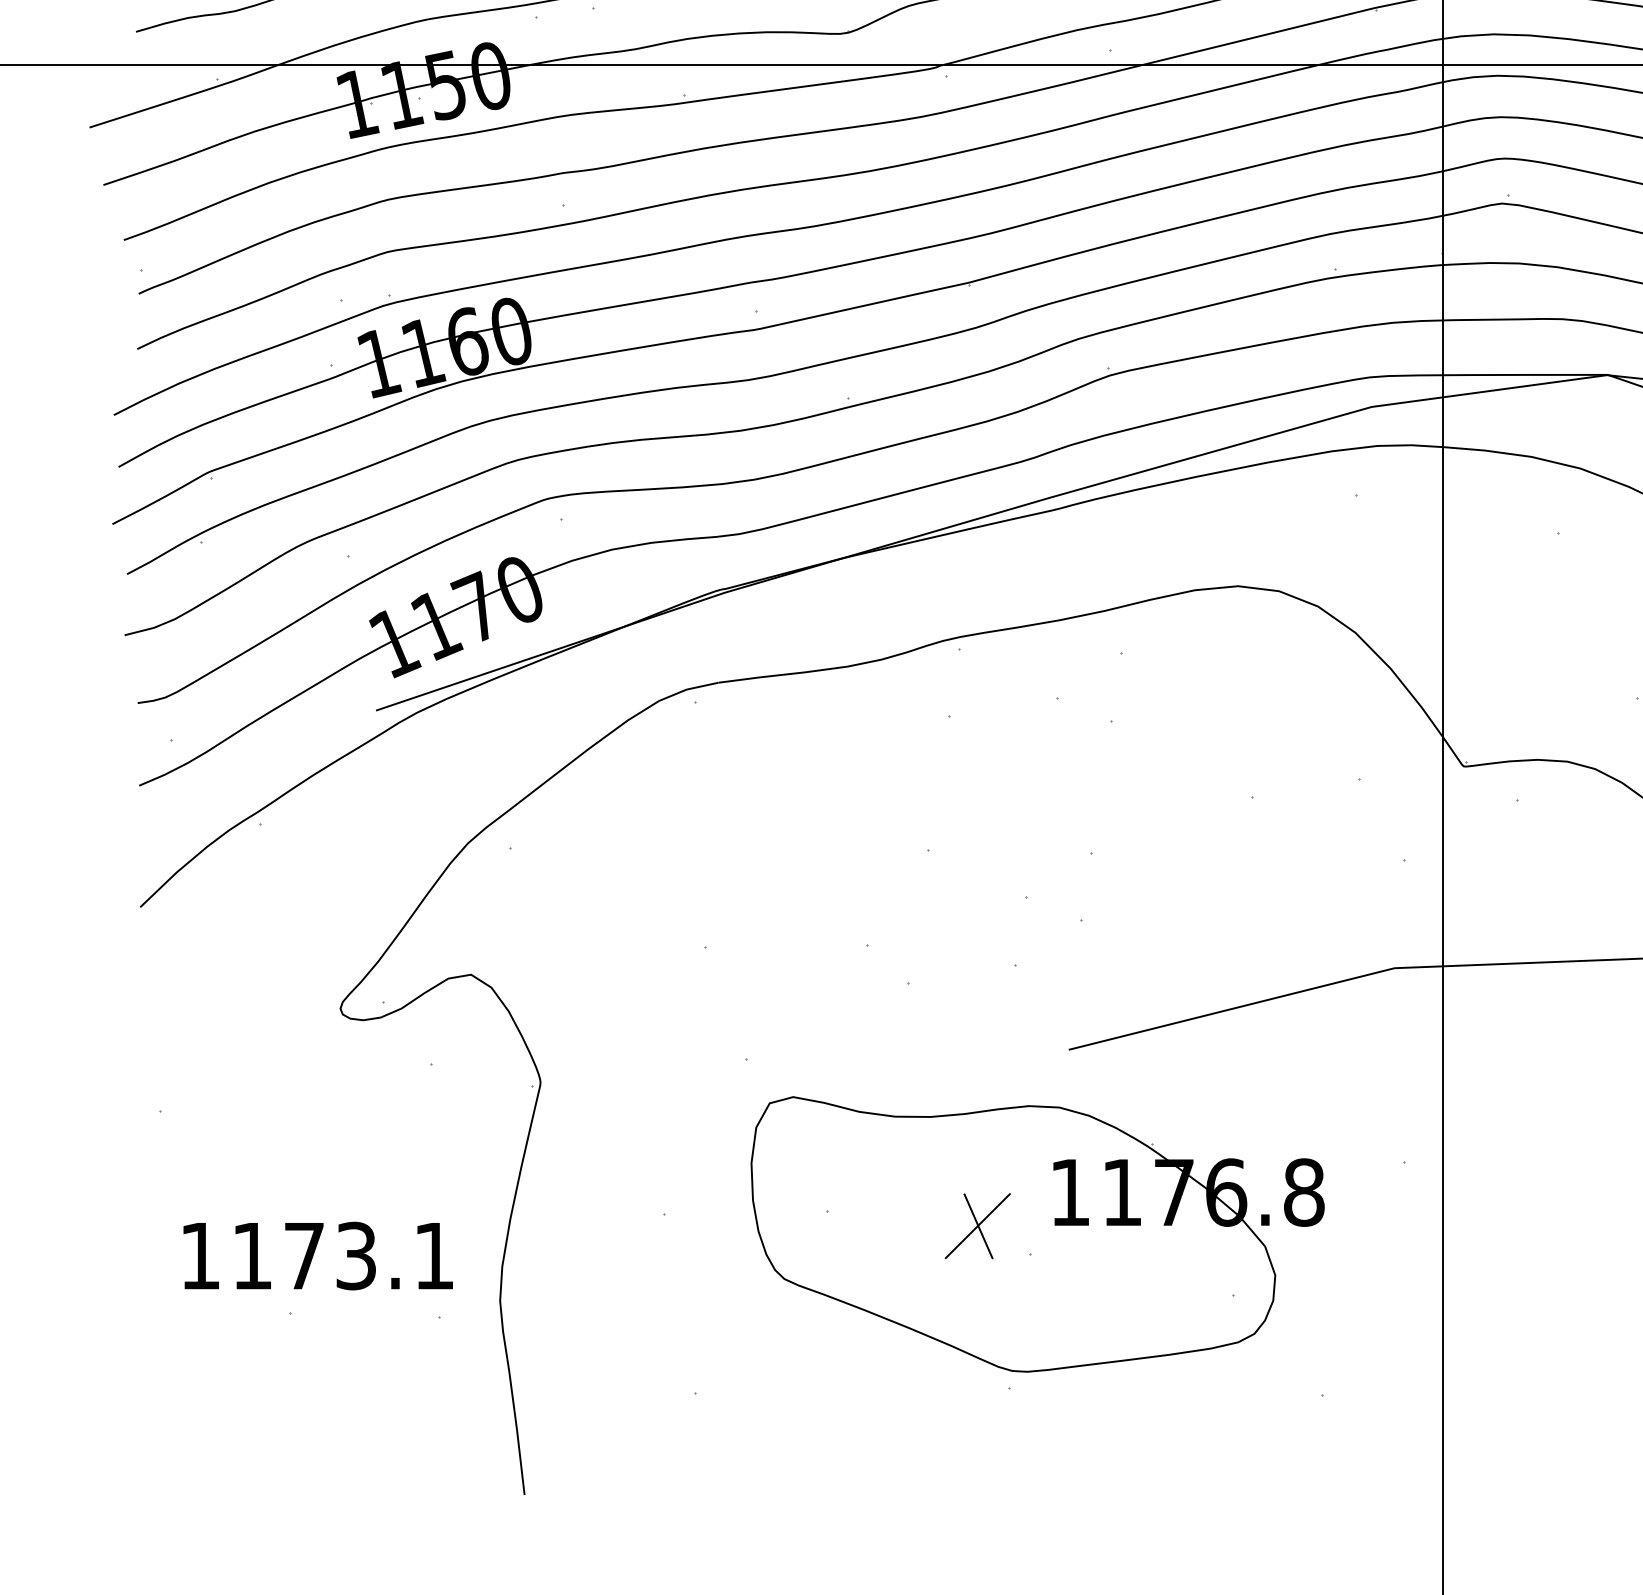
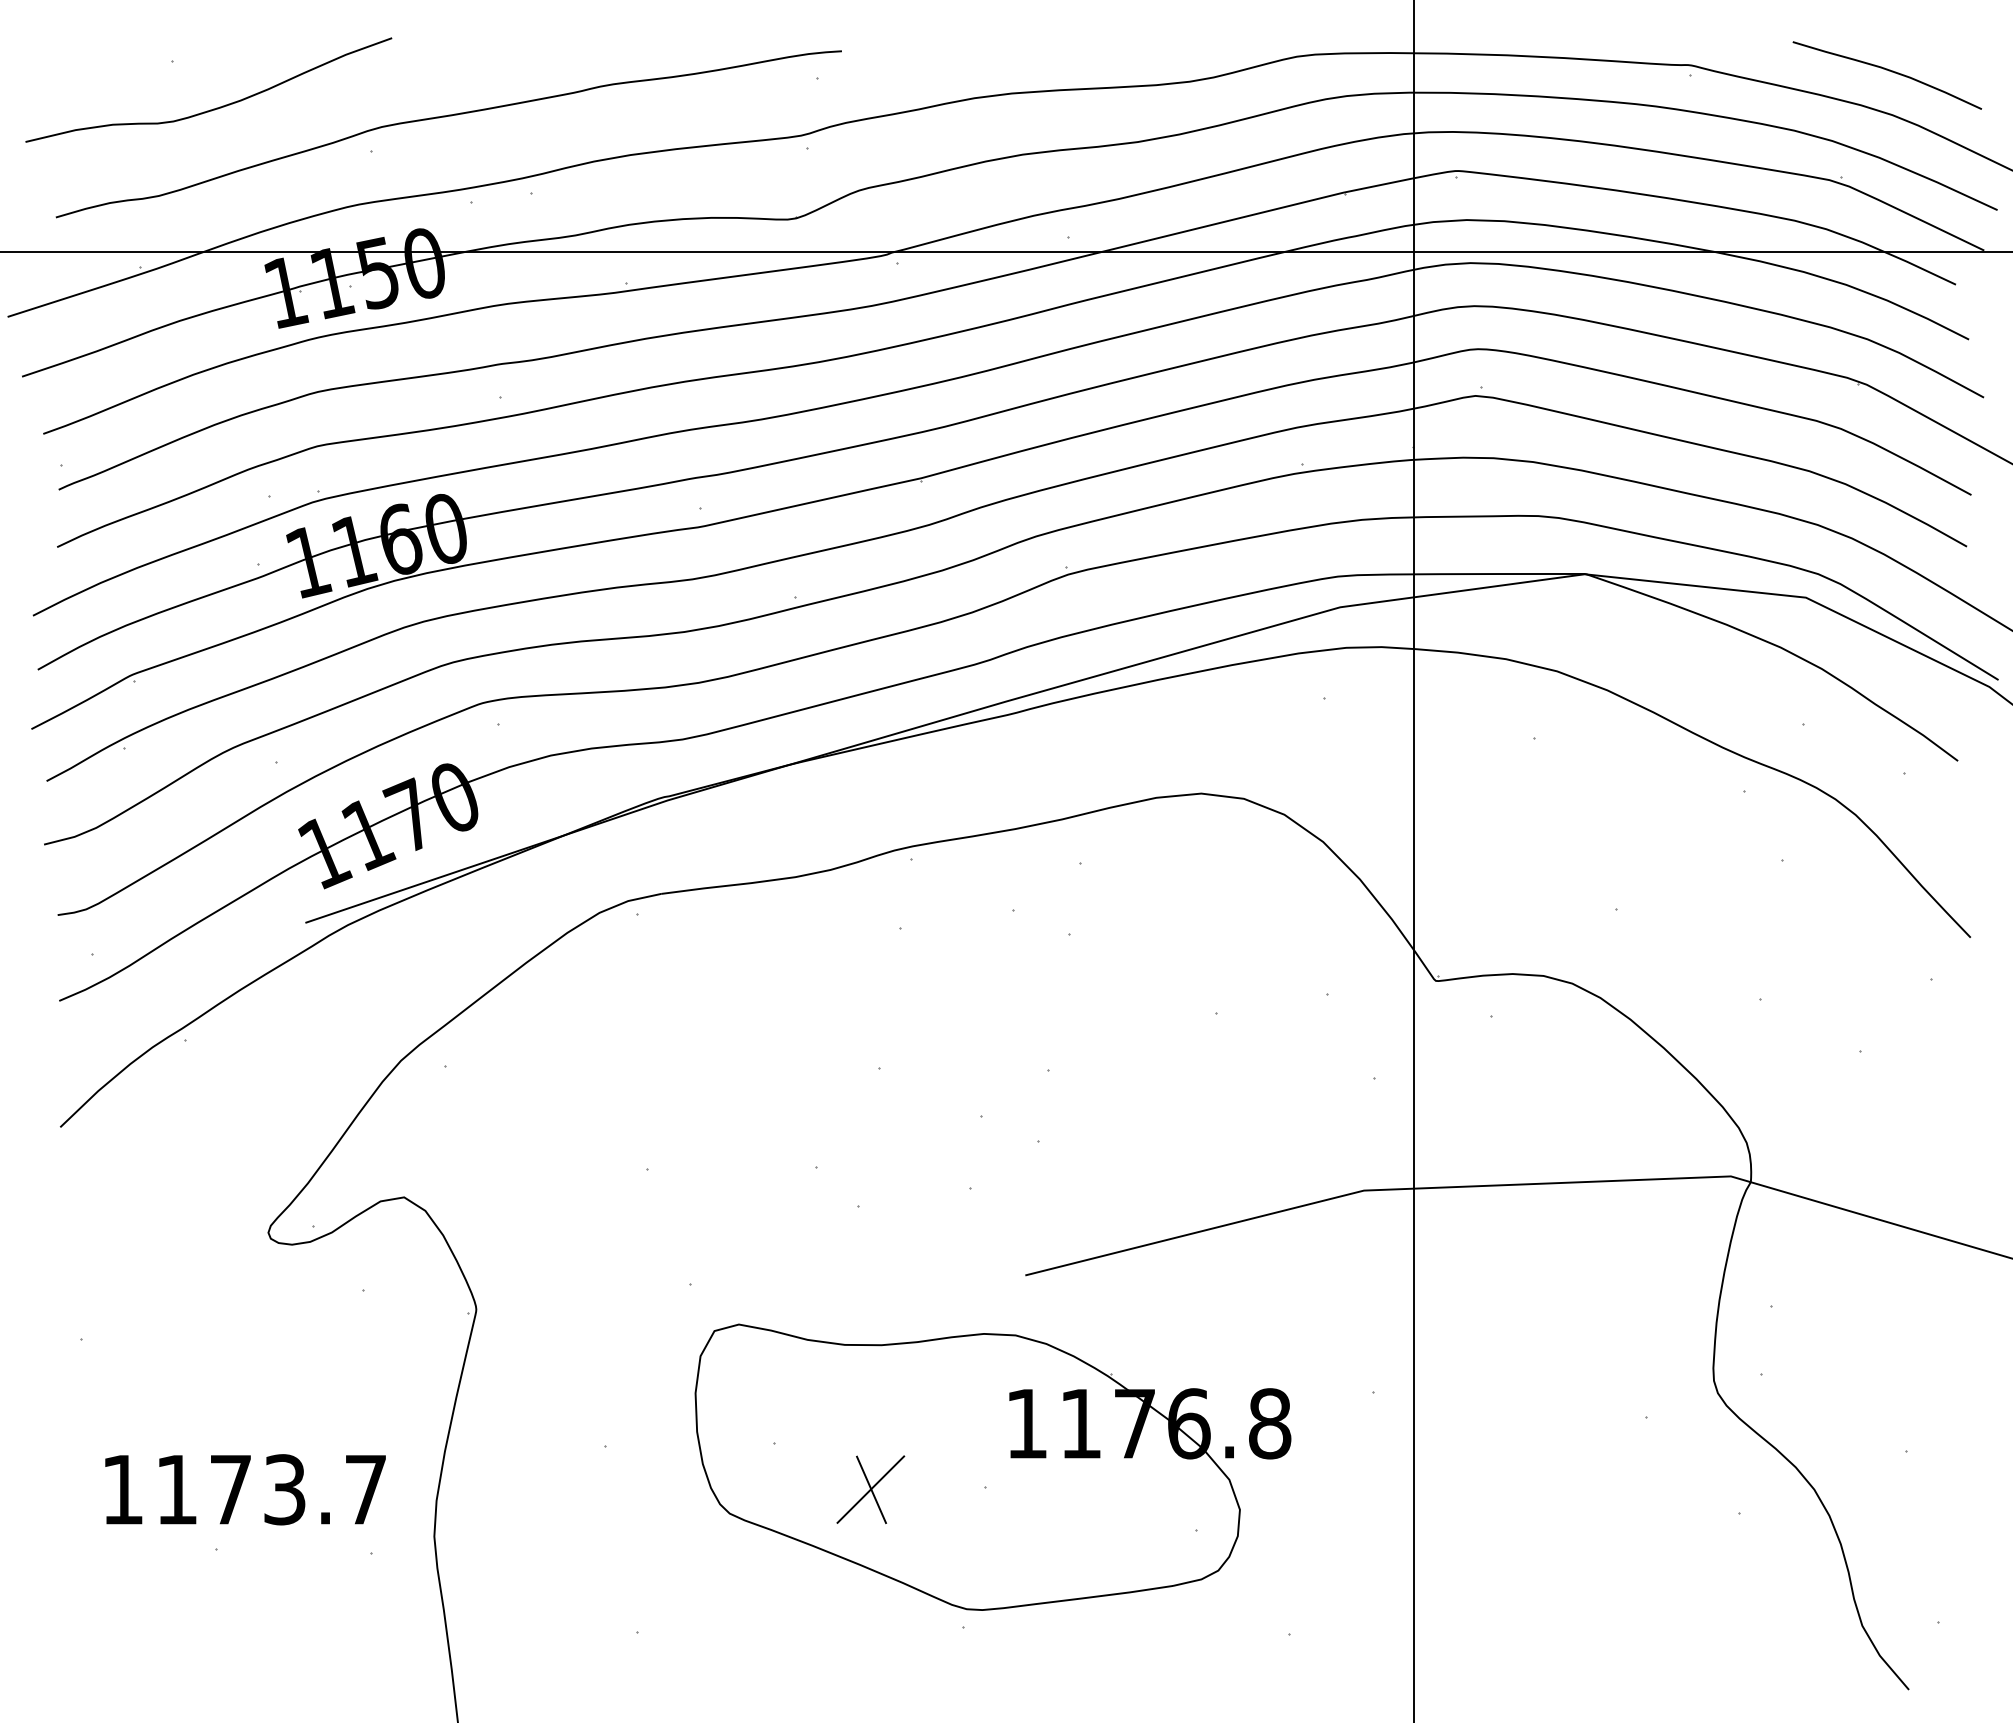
part: (977, 1225) -> (870, 1489), moved
text: (433, 1255) -> (365, 1489), 1173.1 -> 1173.7

